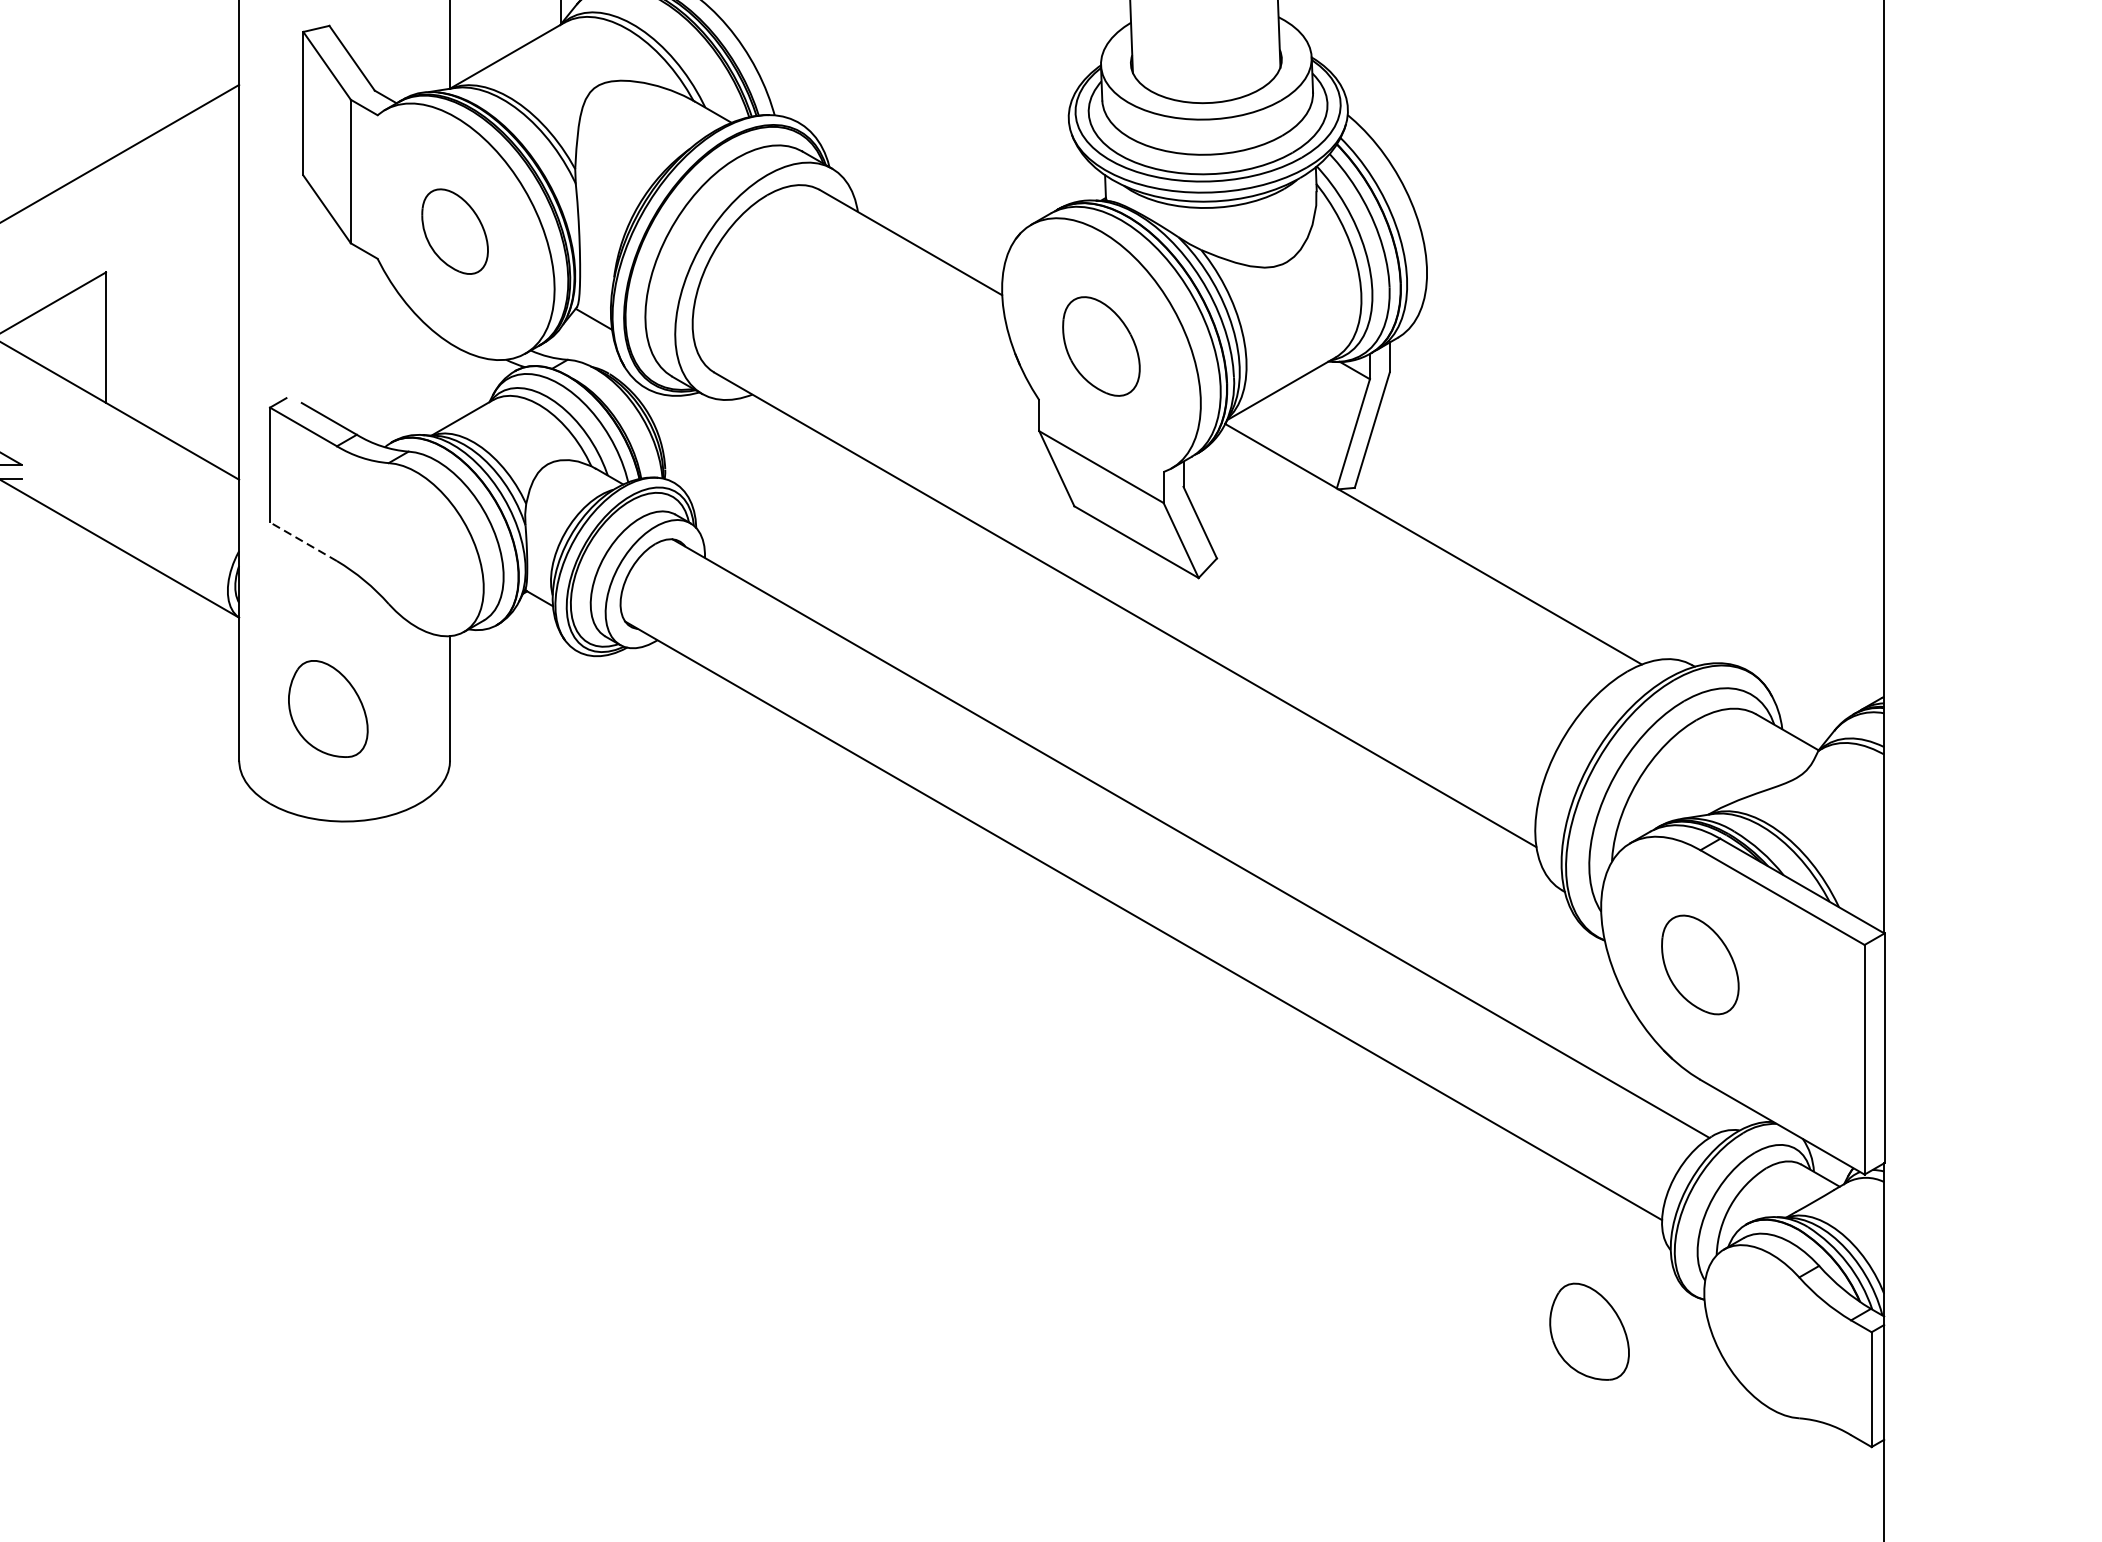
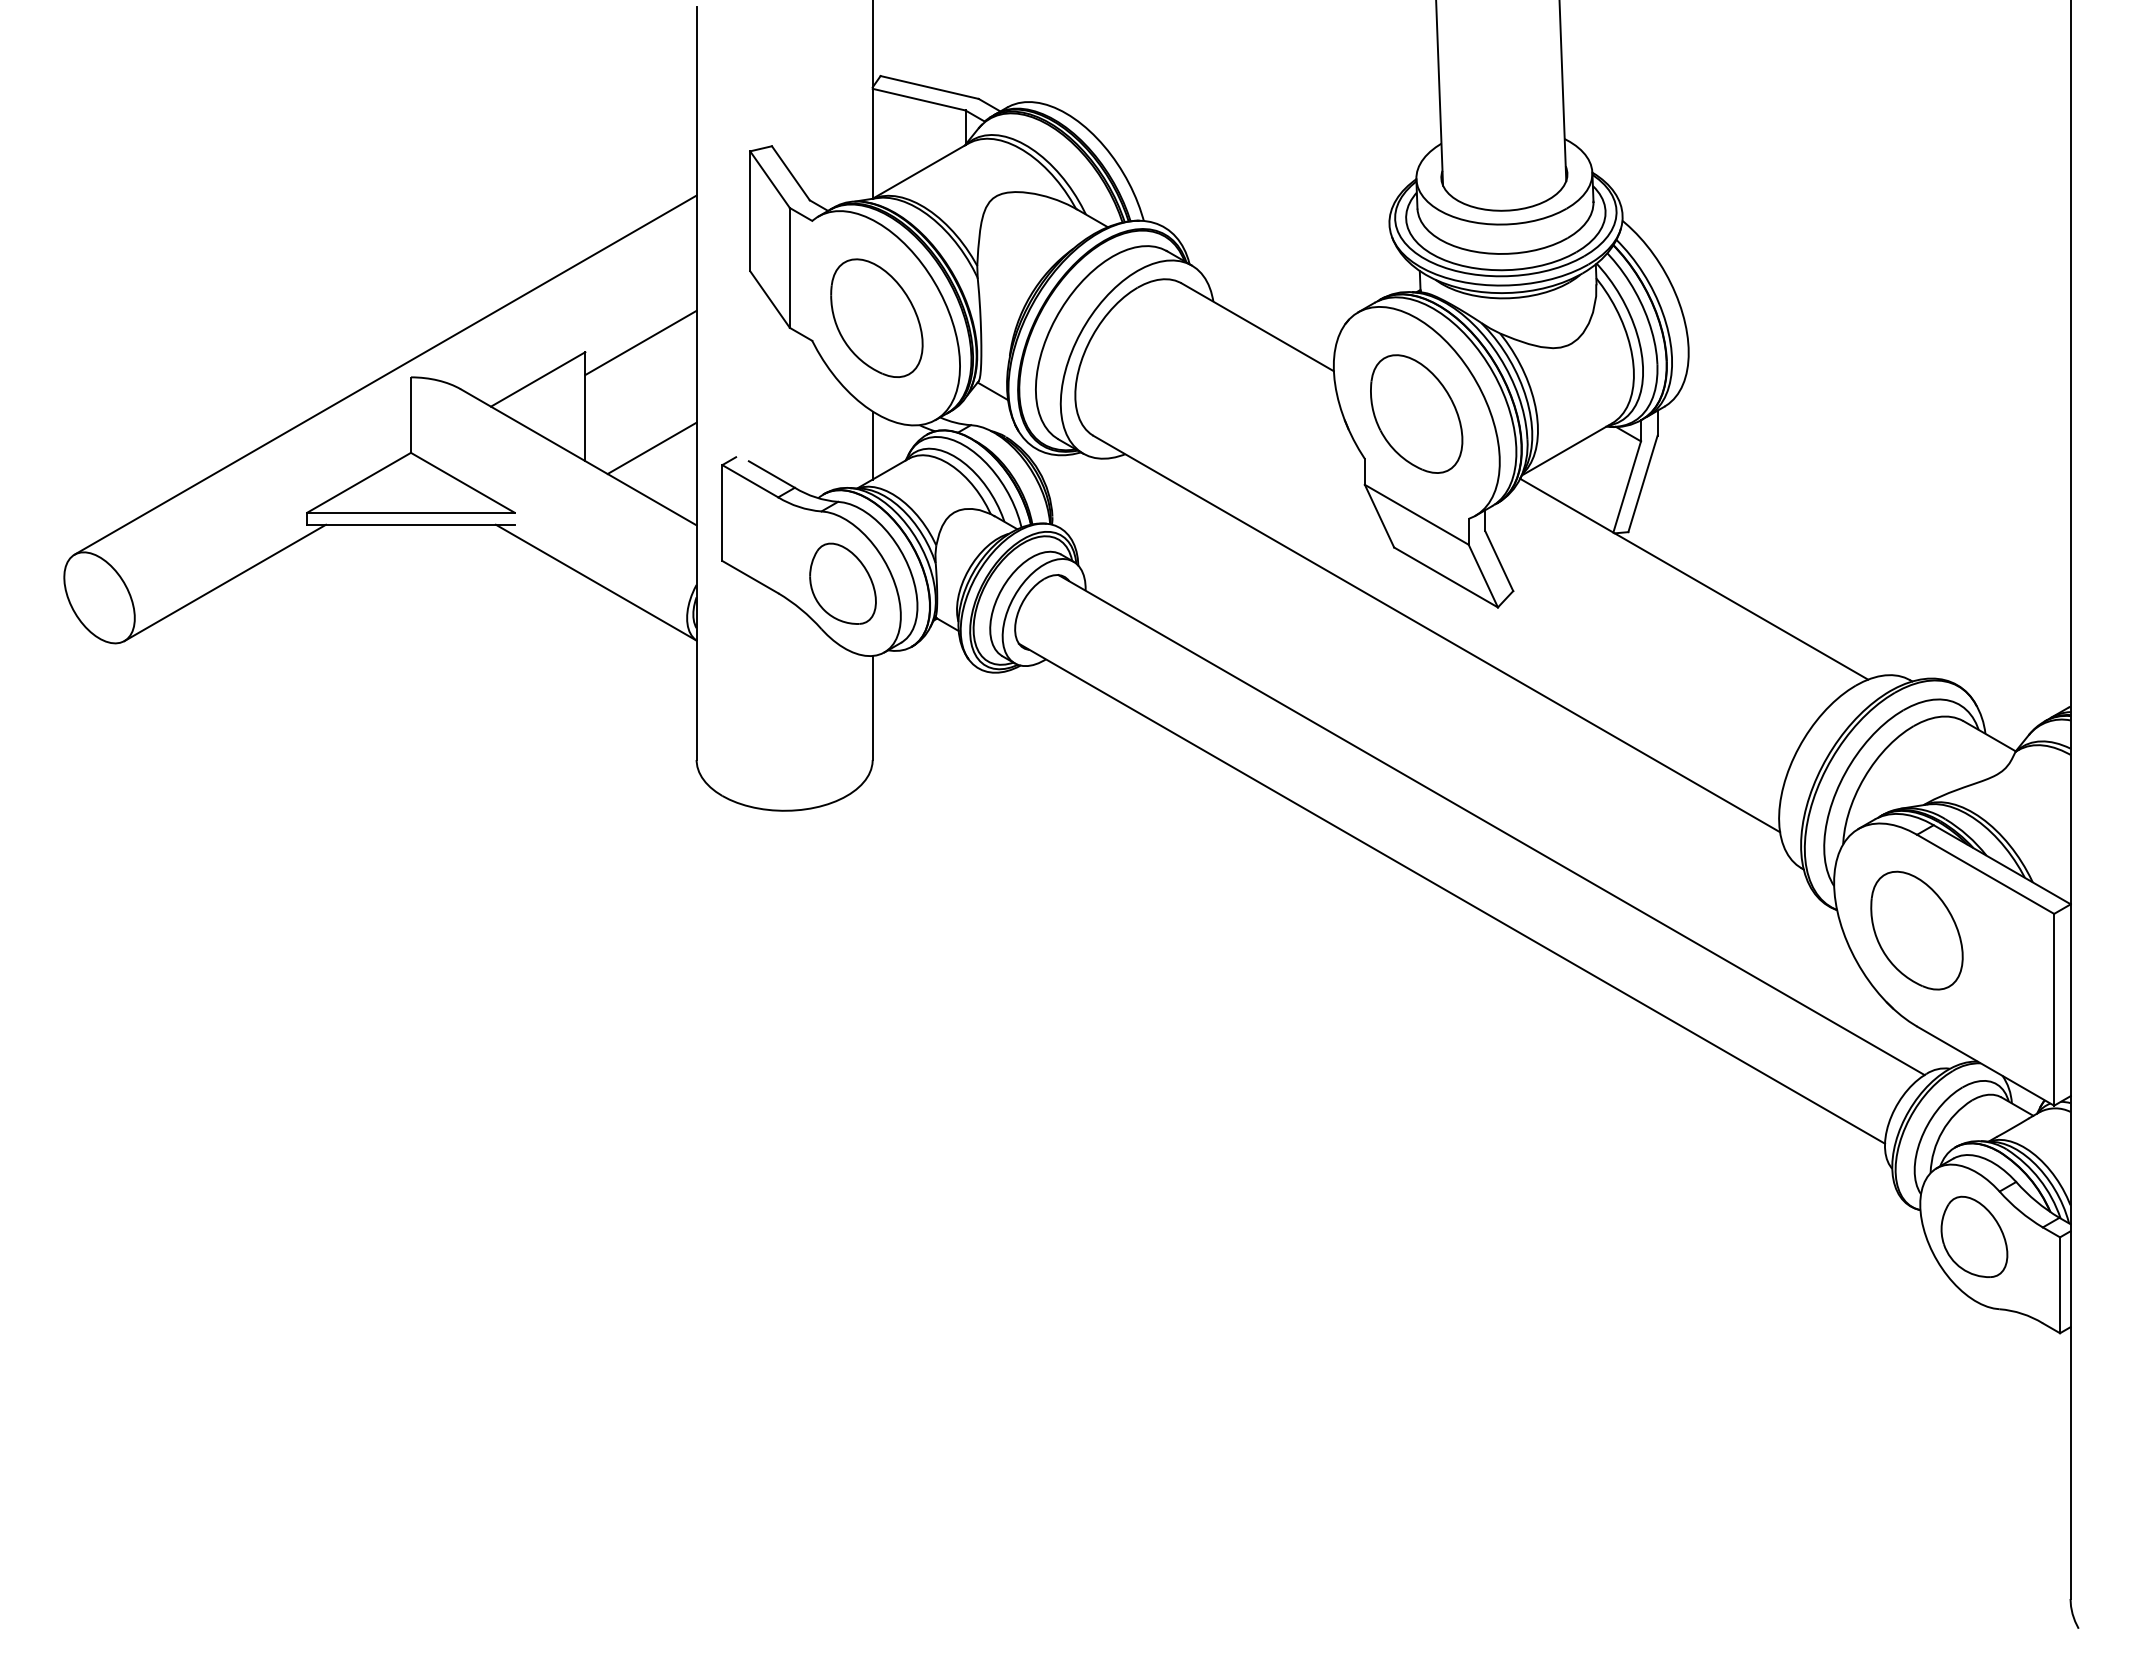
part: (454, 230) -> (876, 317), size x1.67
line: (172, 260) -> (640, 342), added
part: (1101, 345) -> (1416, 413), size x1.43
line: (449, 384) -> (872, 445), added
line: (185, 387) -> (651, 448), added
line: (302, 540) -> (749, 576), dashed -> solid
part: (327, 708) -> (842, 583), moved
part: (1699, 964) -> (1916, 930), size x1.43
part: (1589, 1331) -> (1974, 1236), moved

